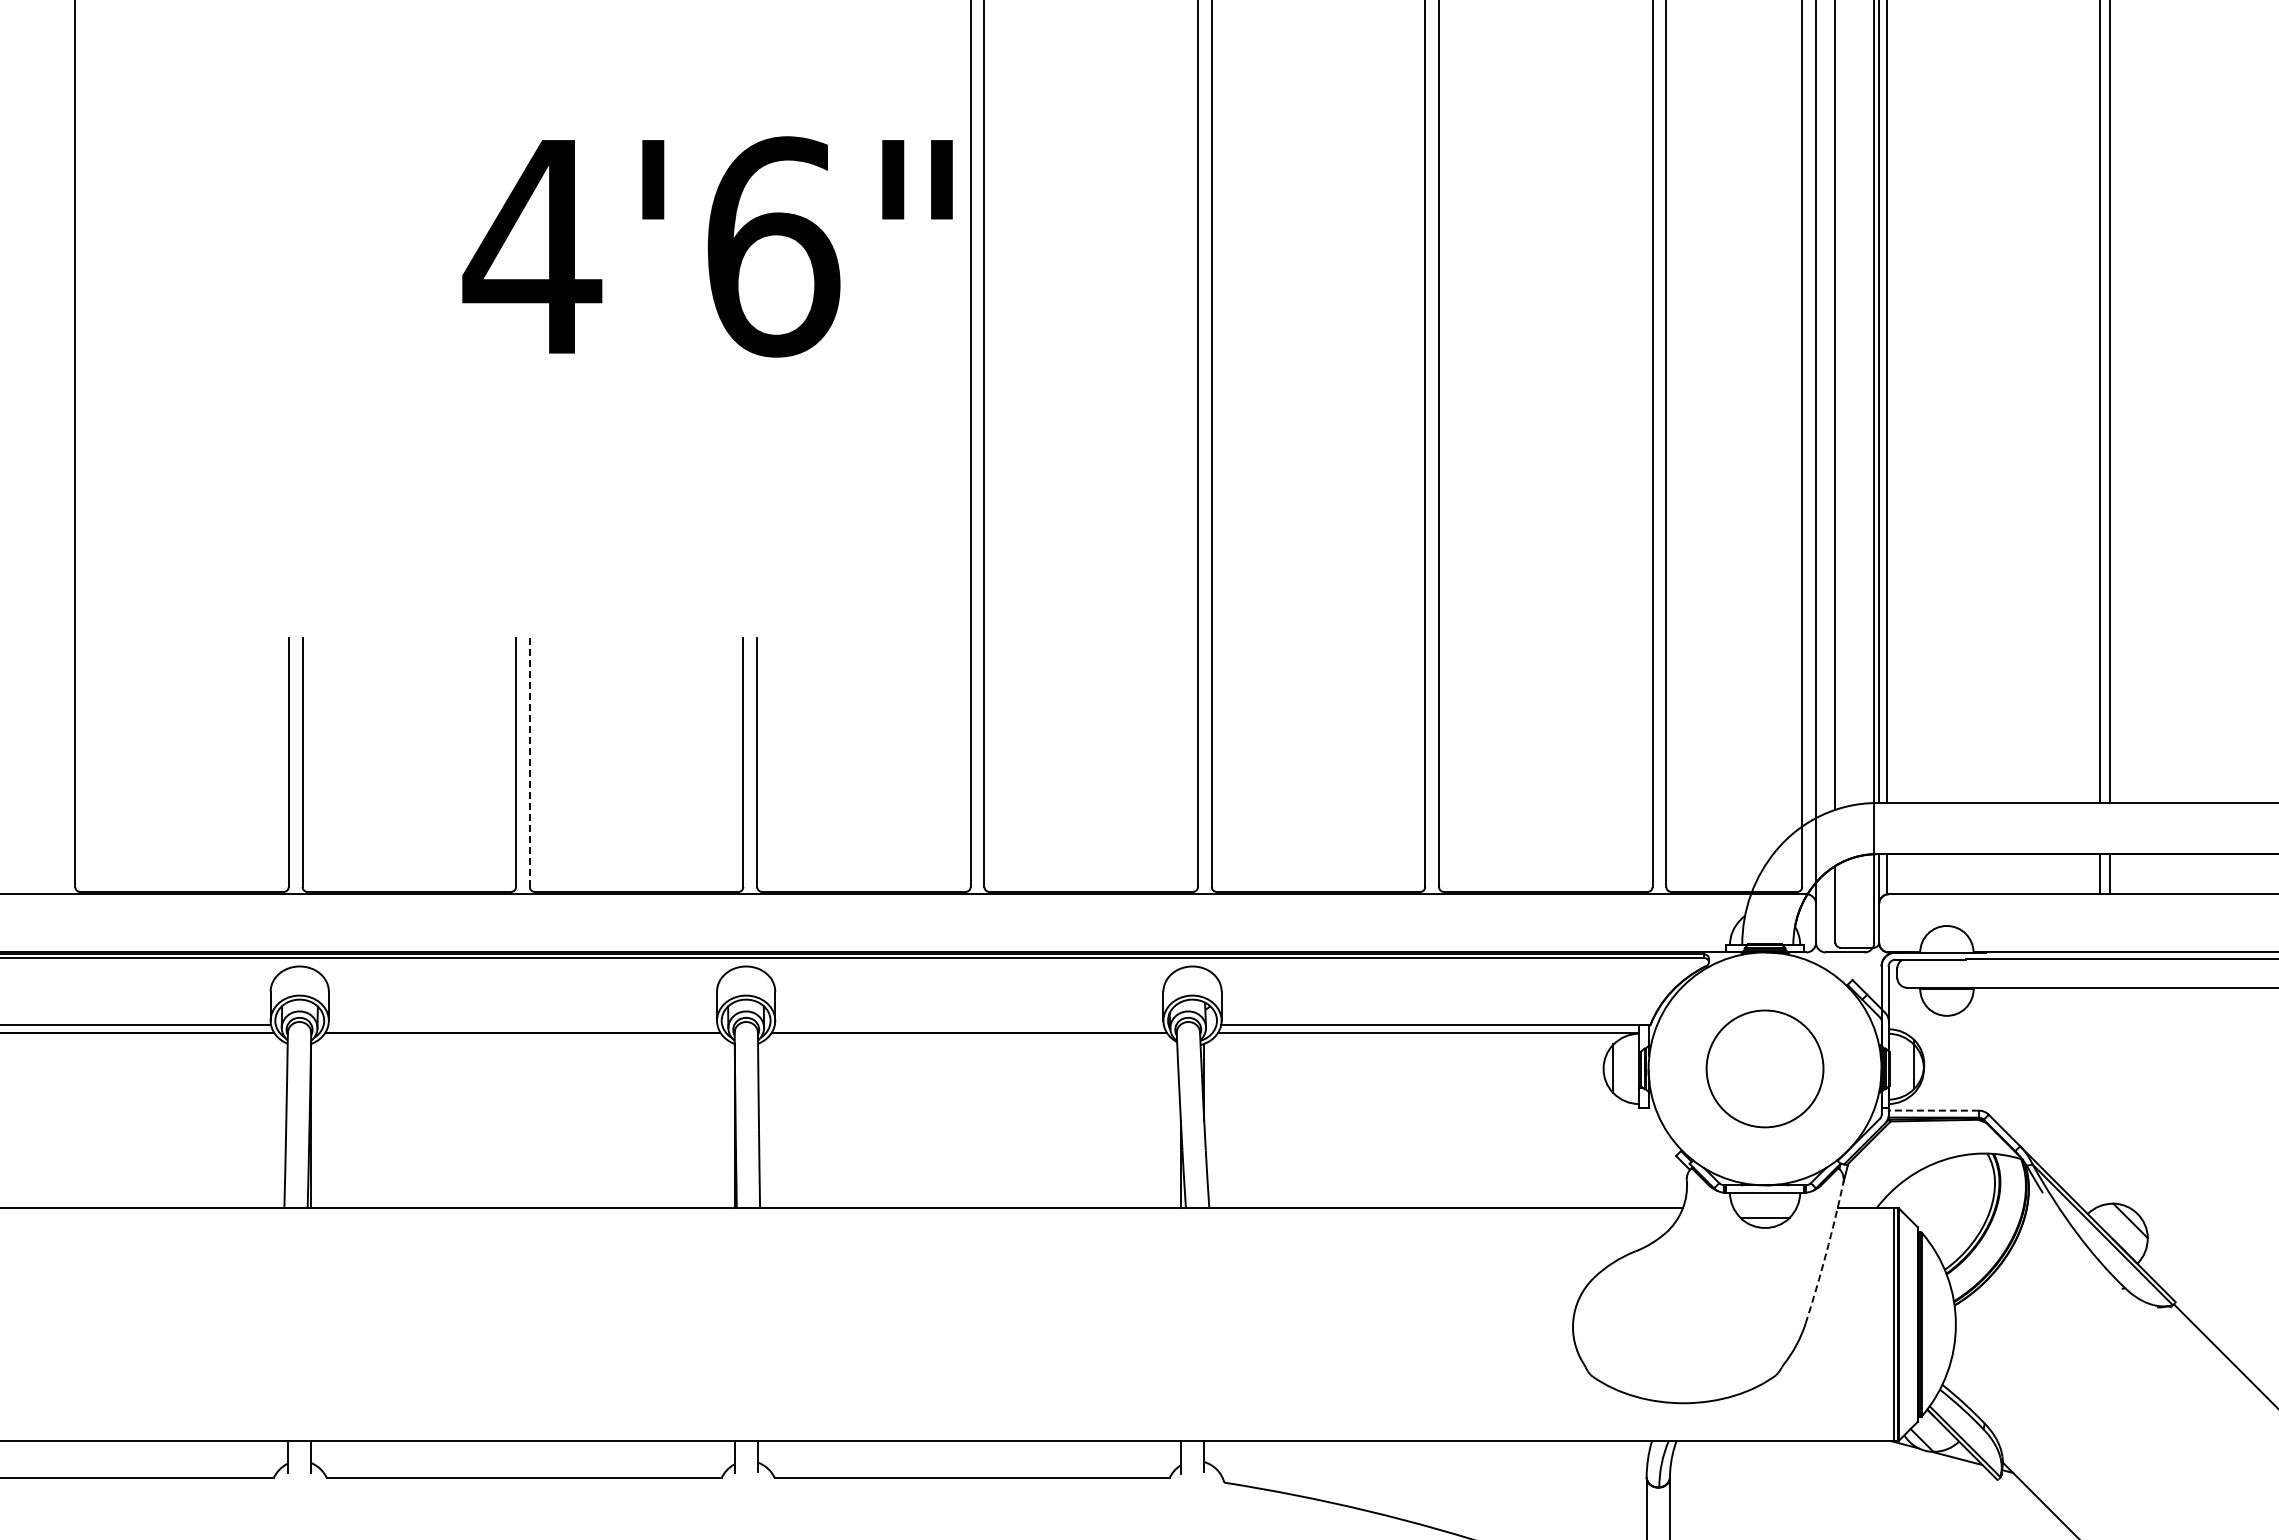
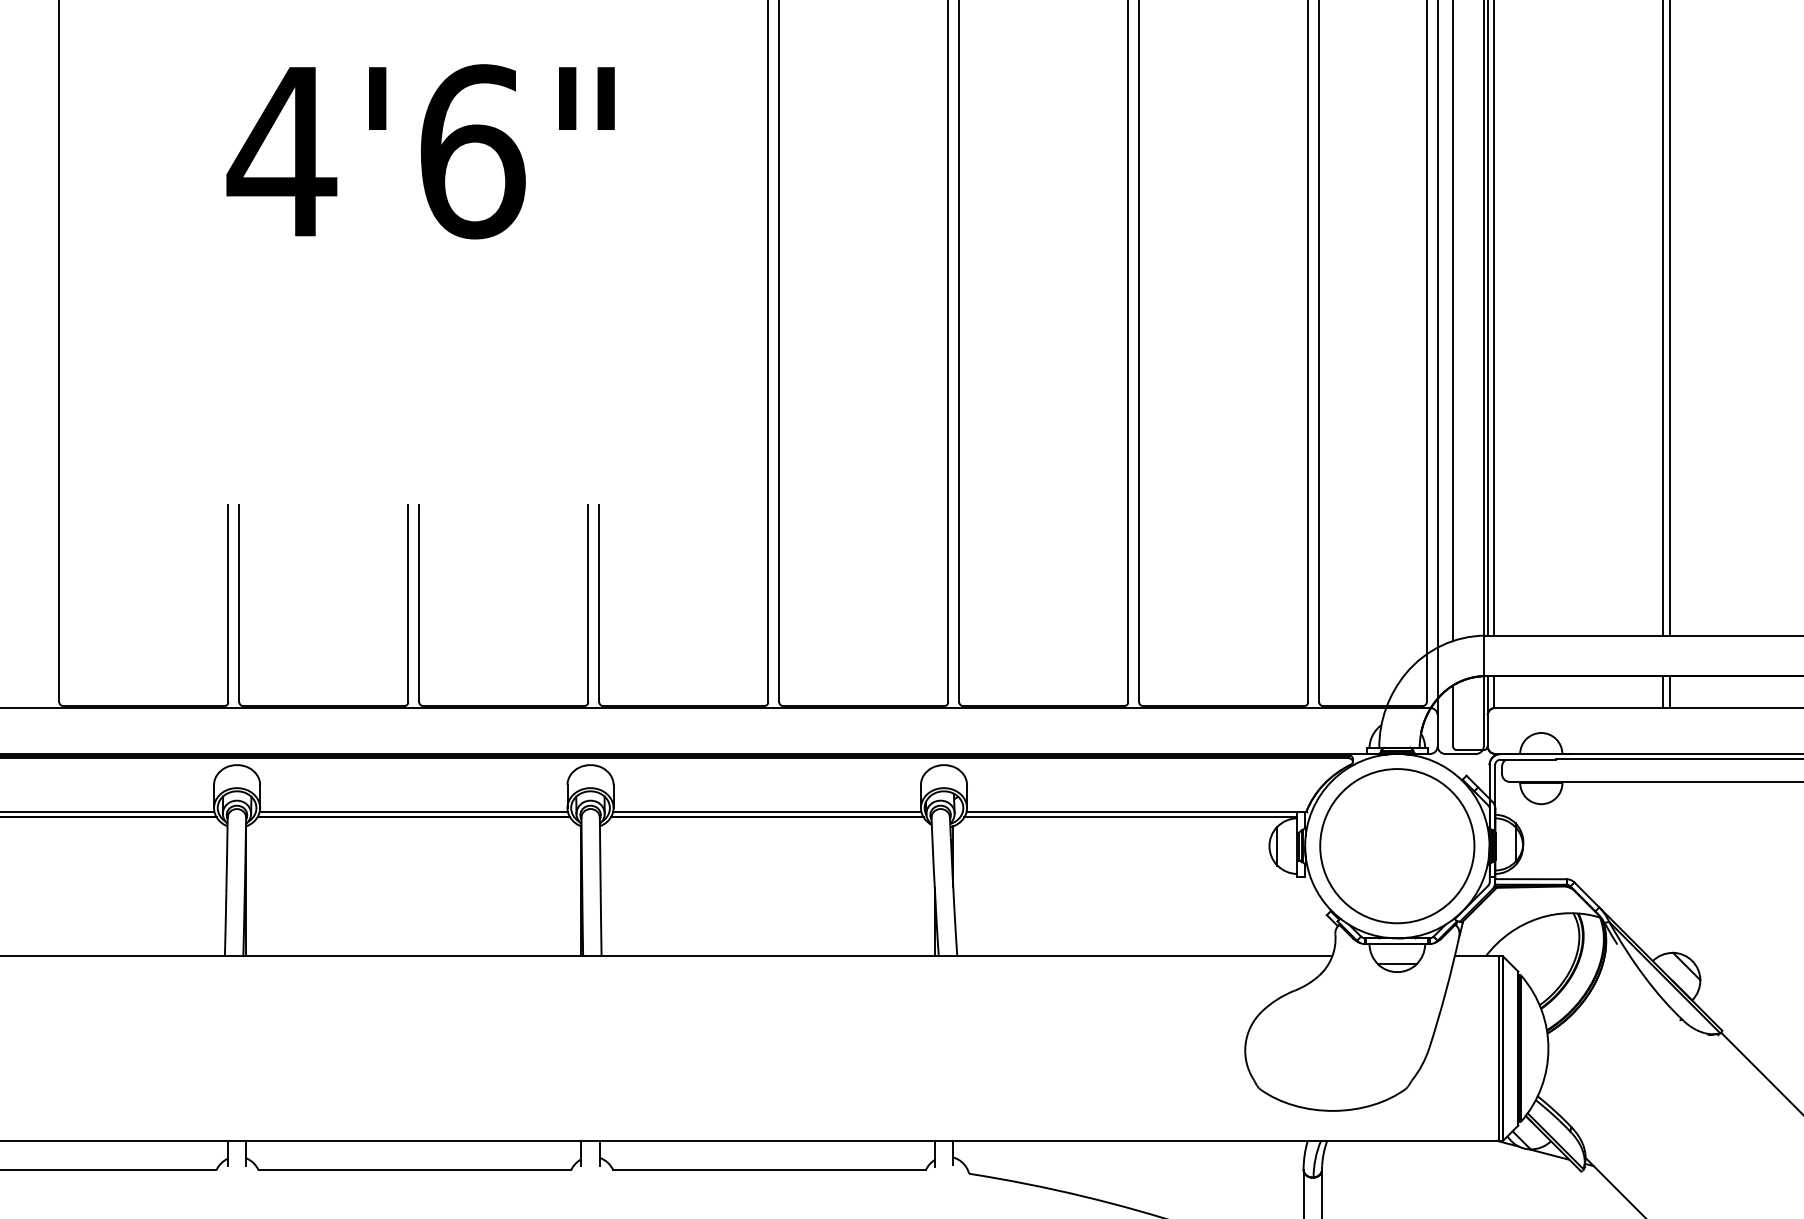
text: (707, 246) -> (420, 151), moved
line: (529, 762) -> (419, 603), dashed -> solid
line: (522, 1025) -> (413, 811), added
line: (968, 1025) -> (766, 811), added
circle: (1764, 1068) -> (1396, 845), size x1.67
line: (1933, 1110) -> (1530, 879), dashed -> solid
arc: (1826, 1253) -> (1445, 992), dashed -> solid

